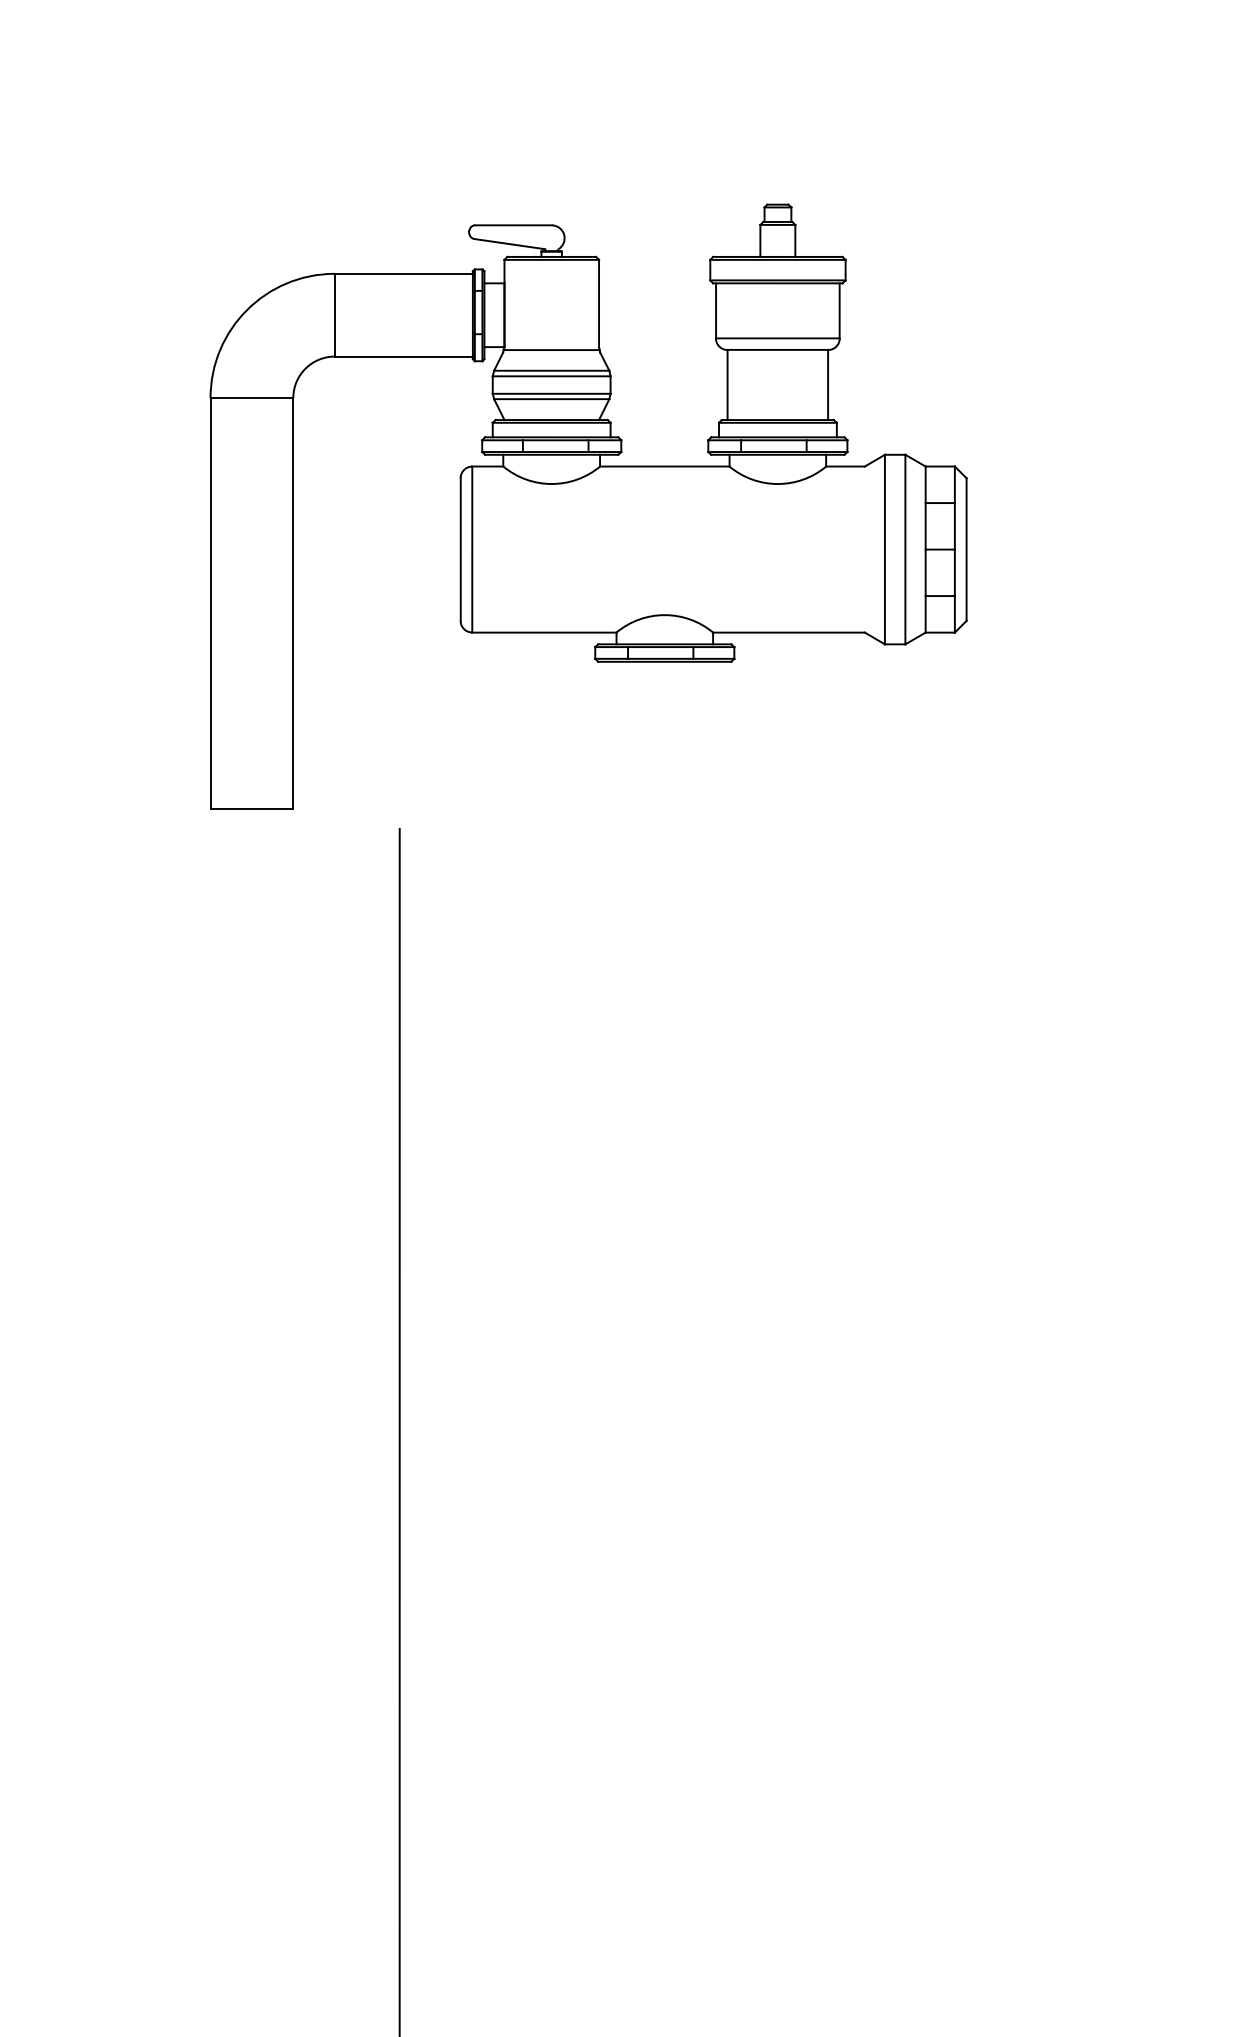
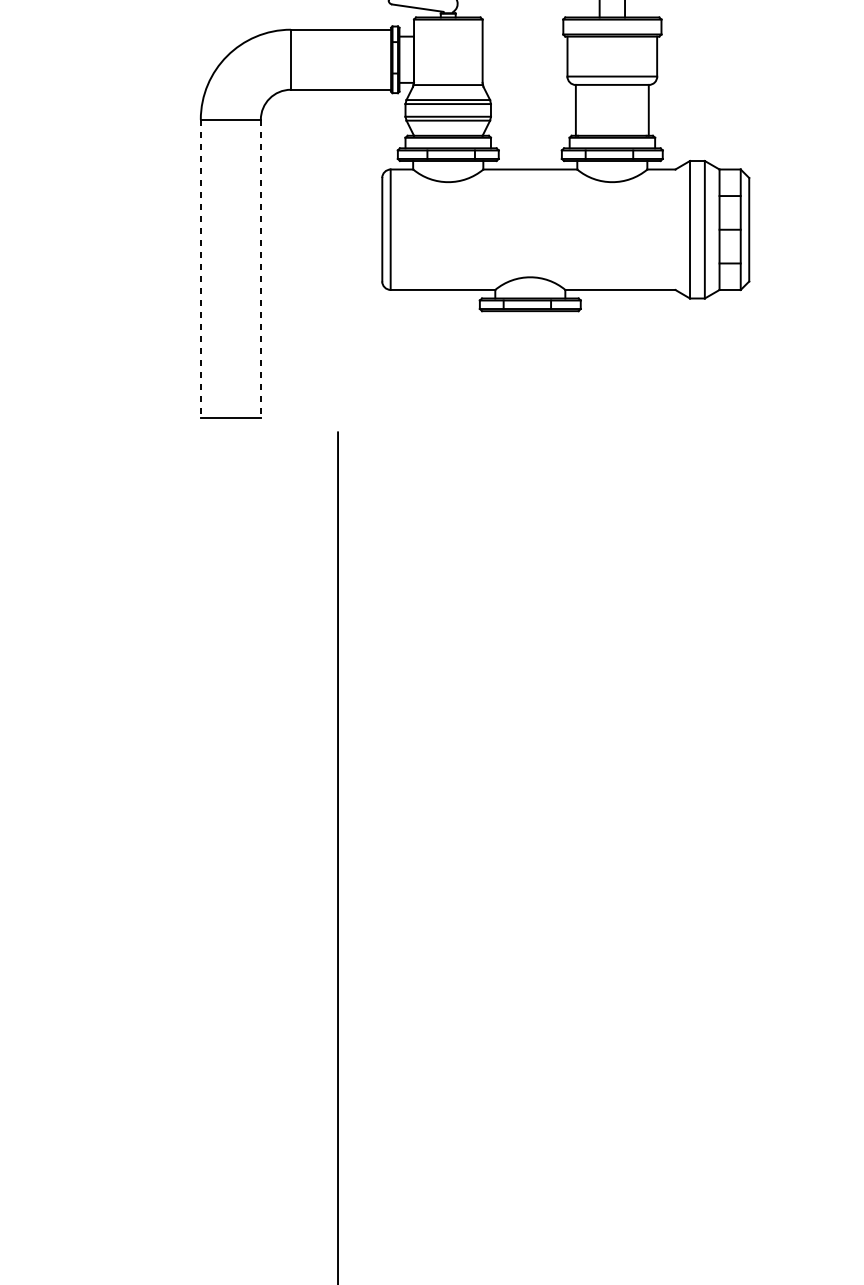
line: (210, 603) -> (200, 268), solid -> dashed
line: (293, 603) -> (260, 268), solid -> dashed

